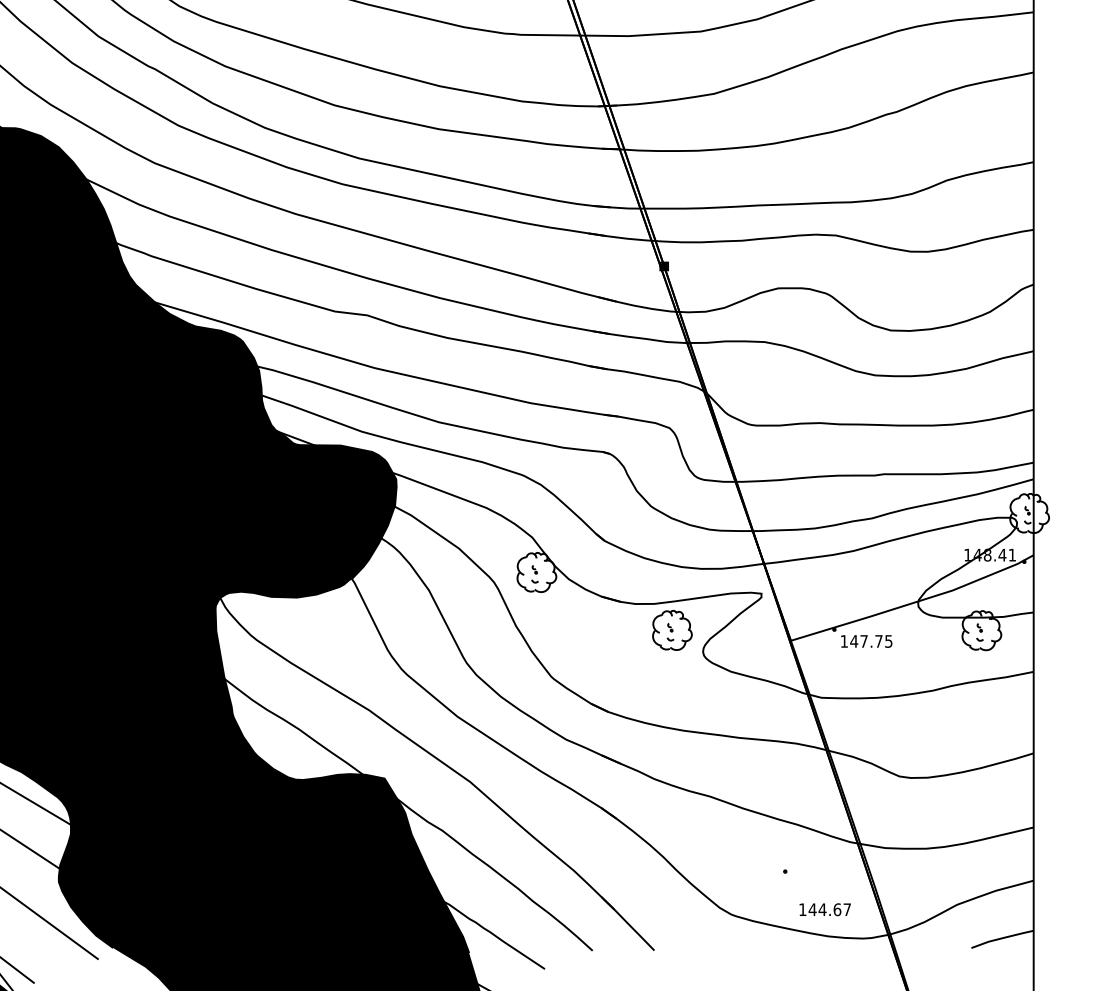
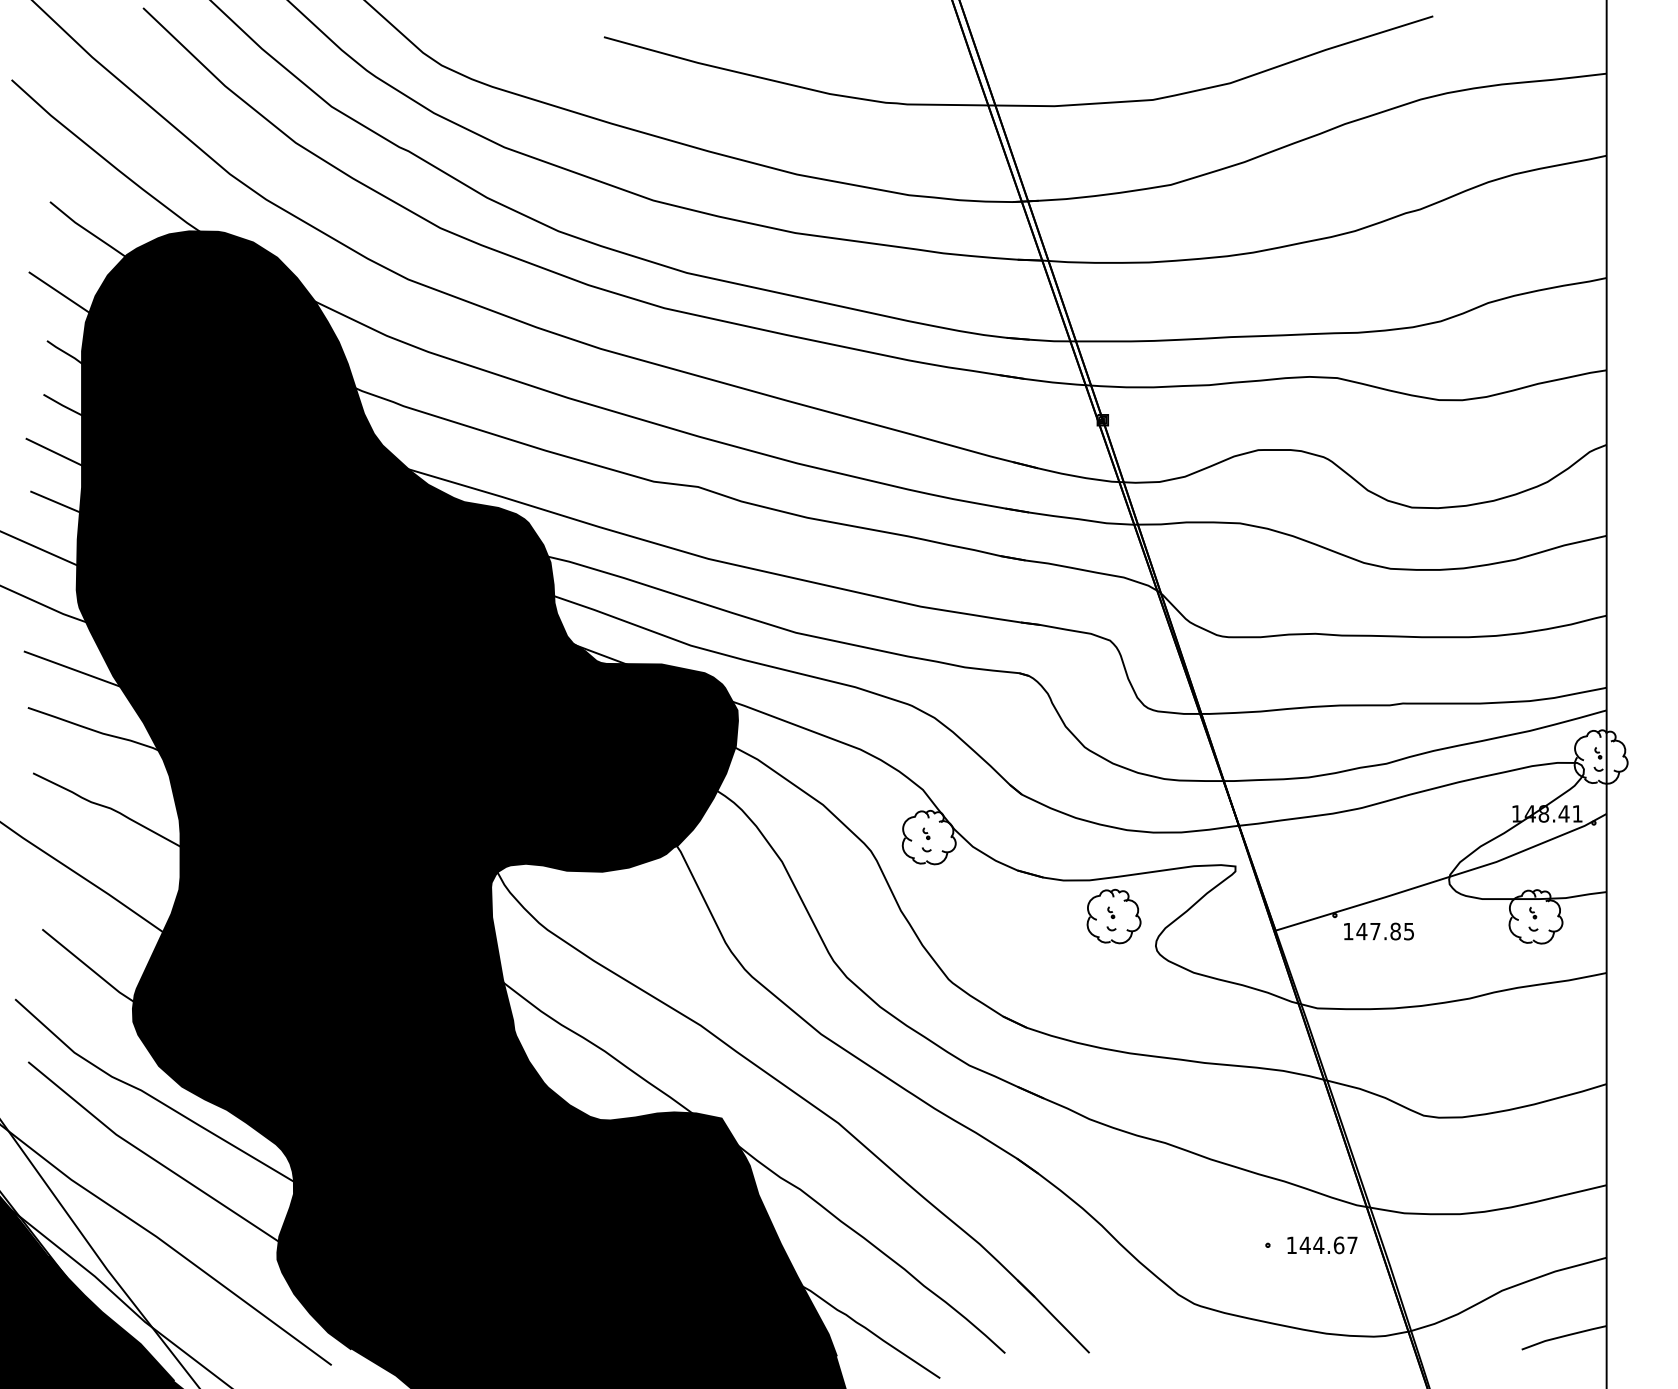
text: (878, 641) -> (1395, 931), 147.75 -> 147.85
text: (825, 909) -> (1322, 1245), moved

